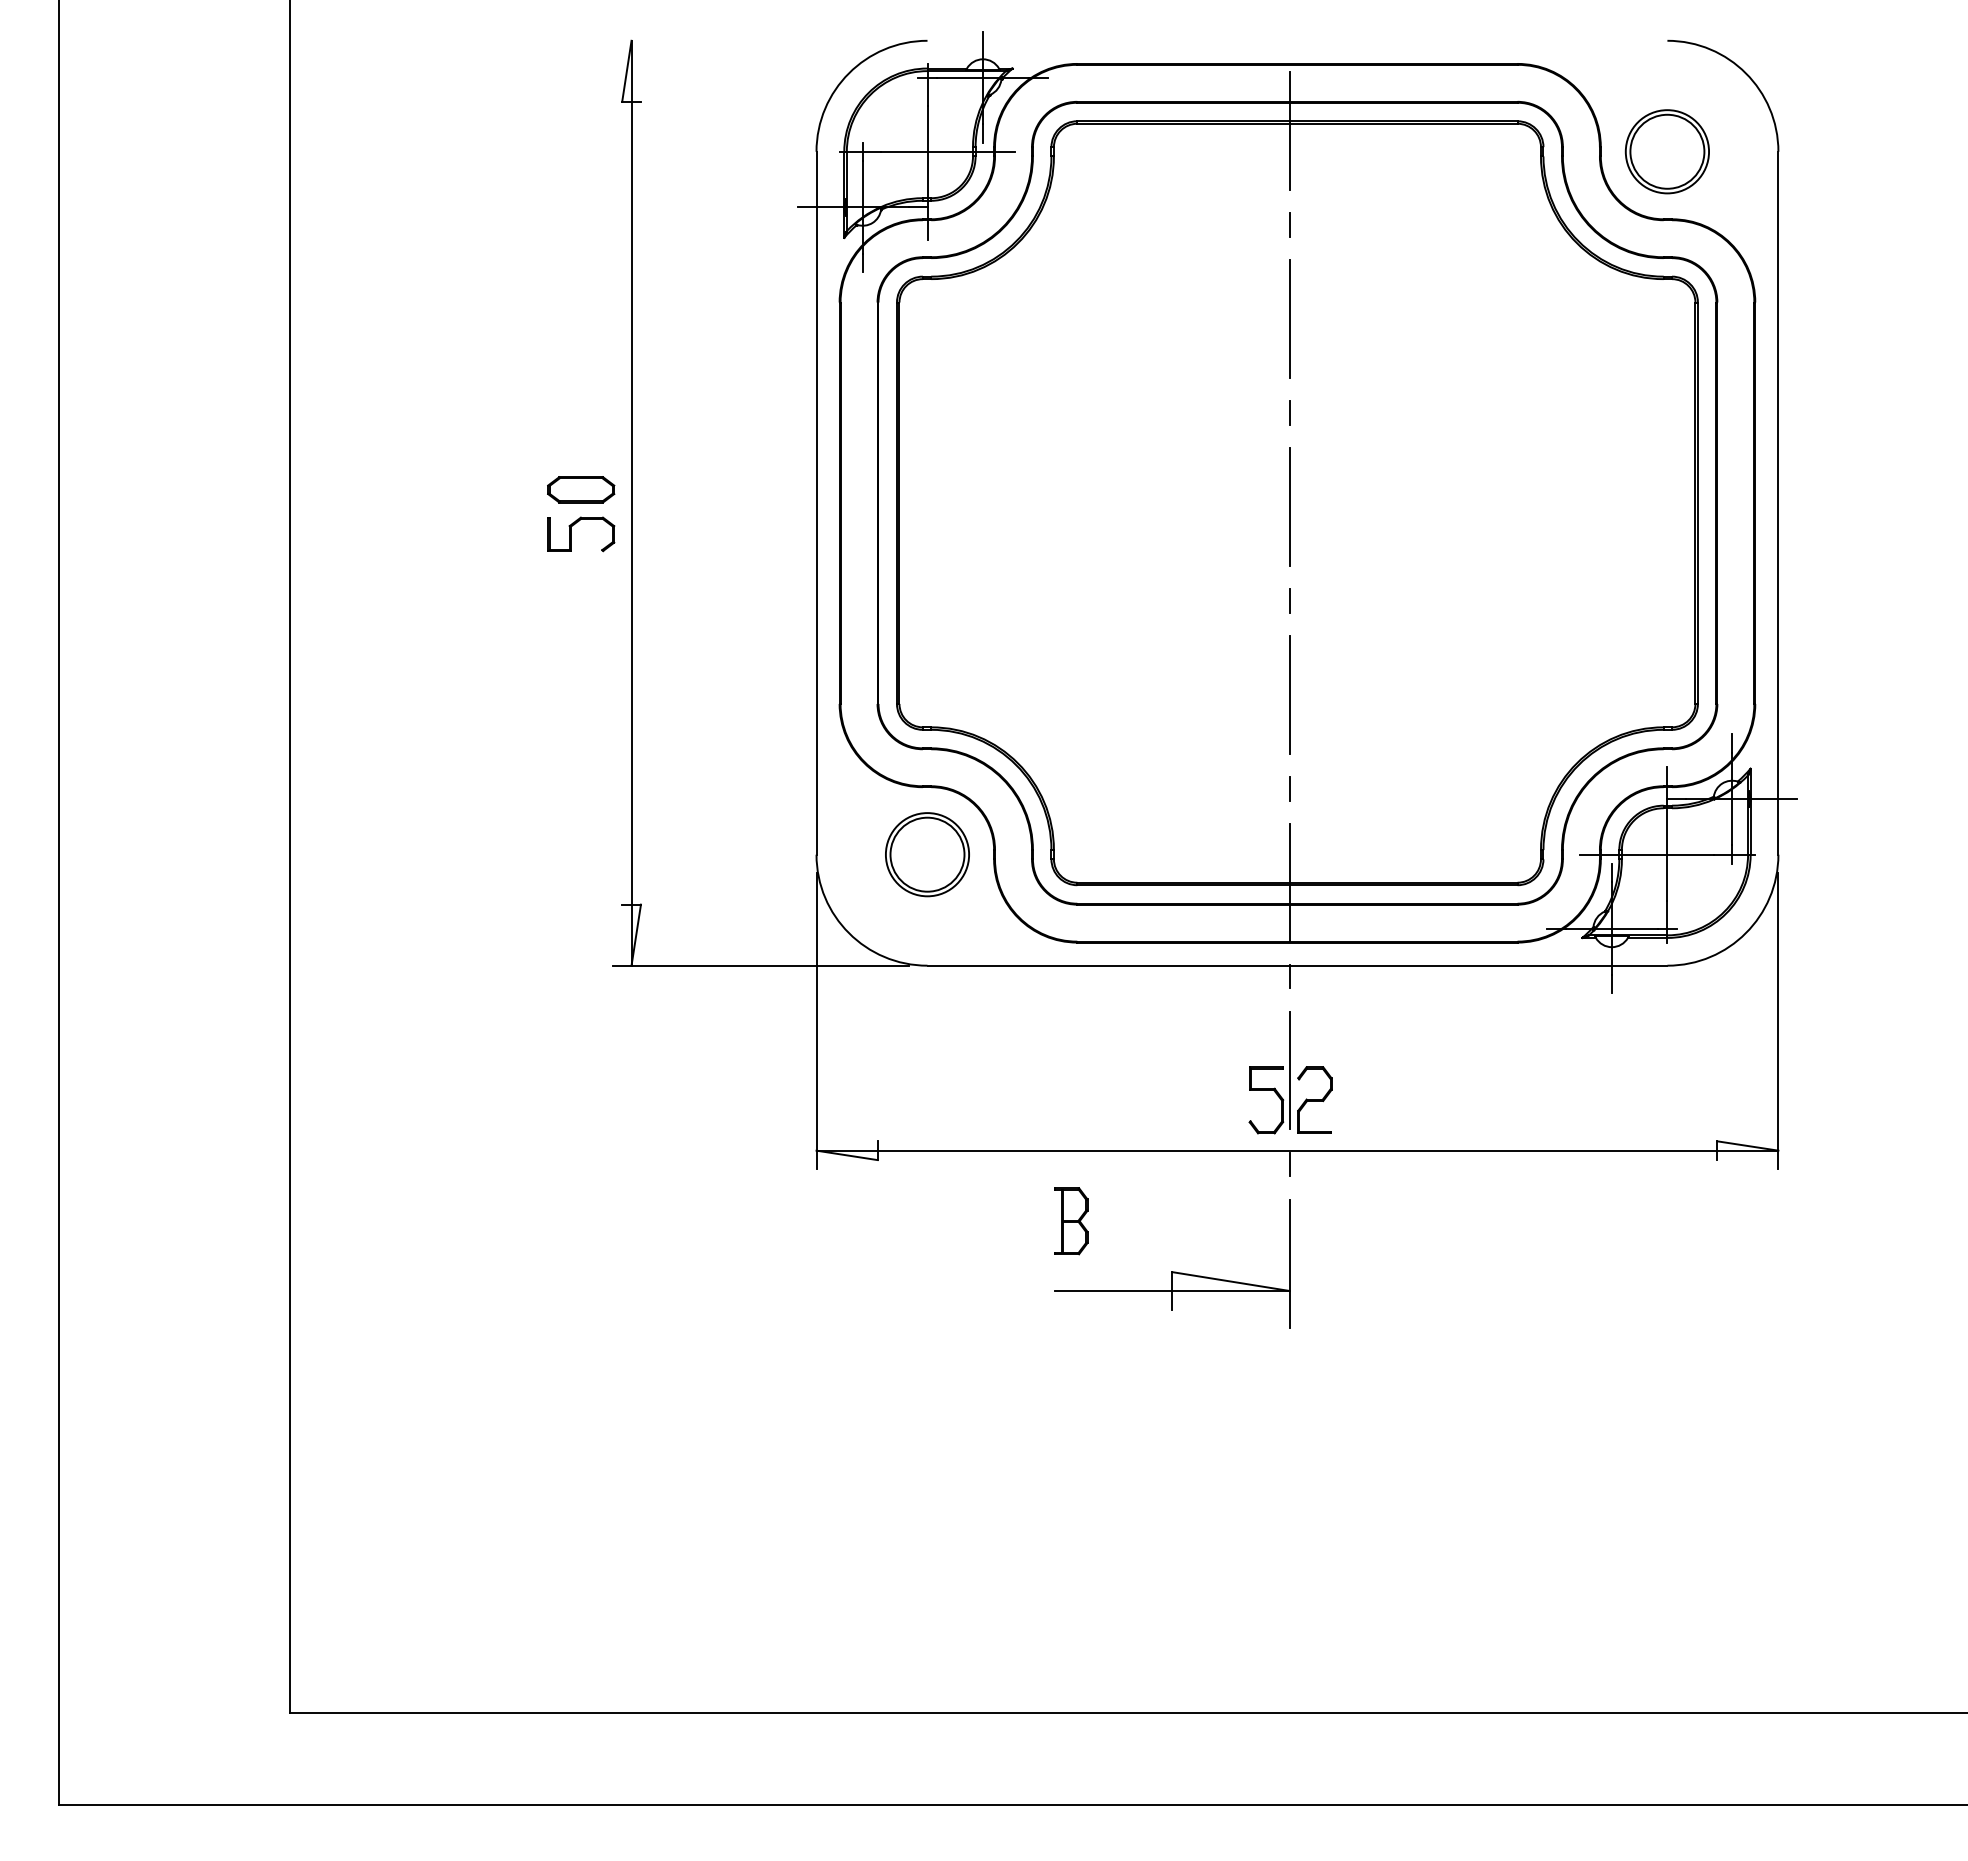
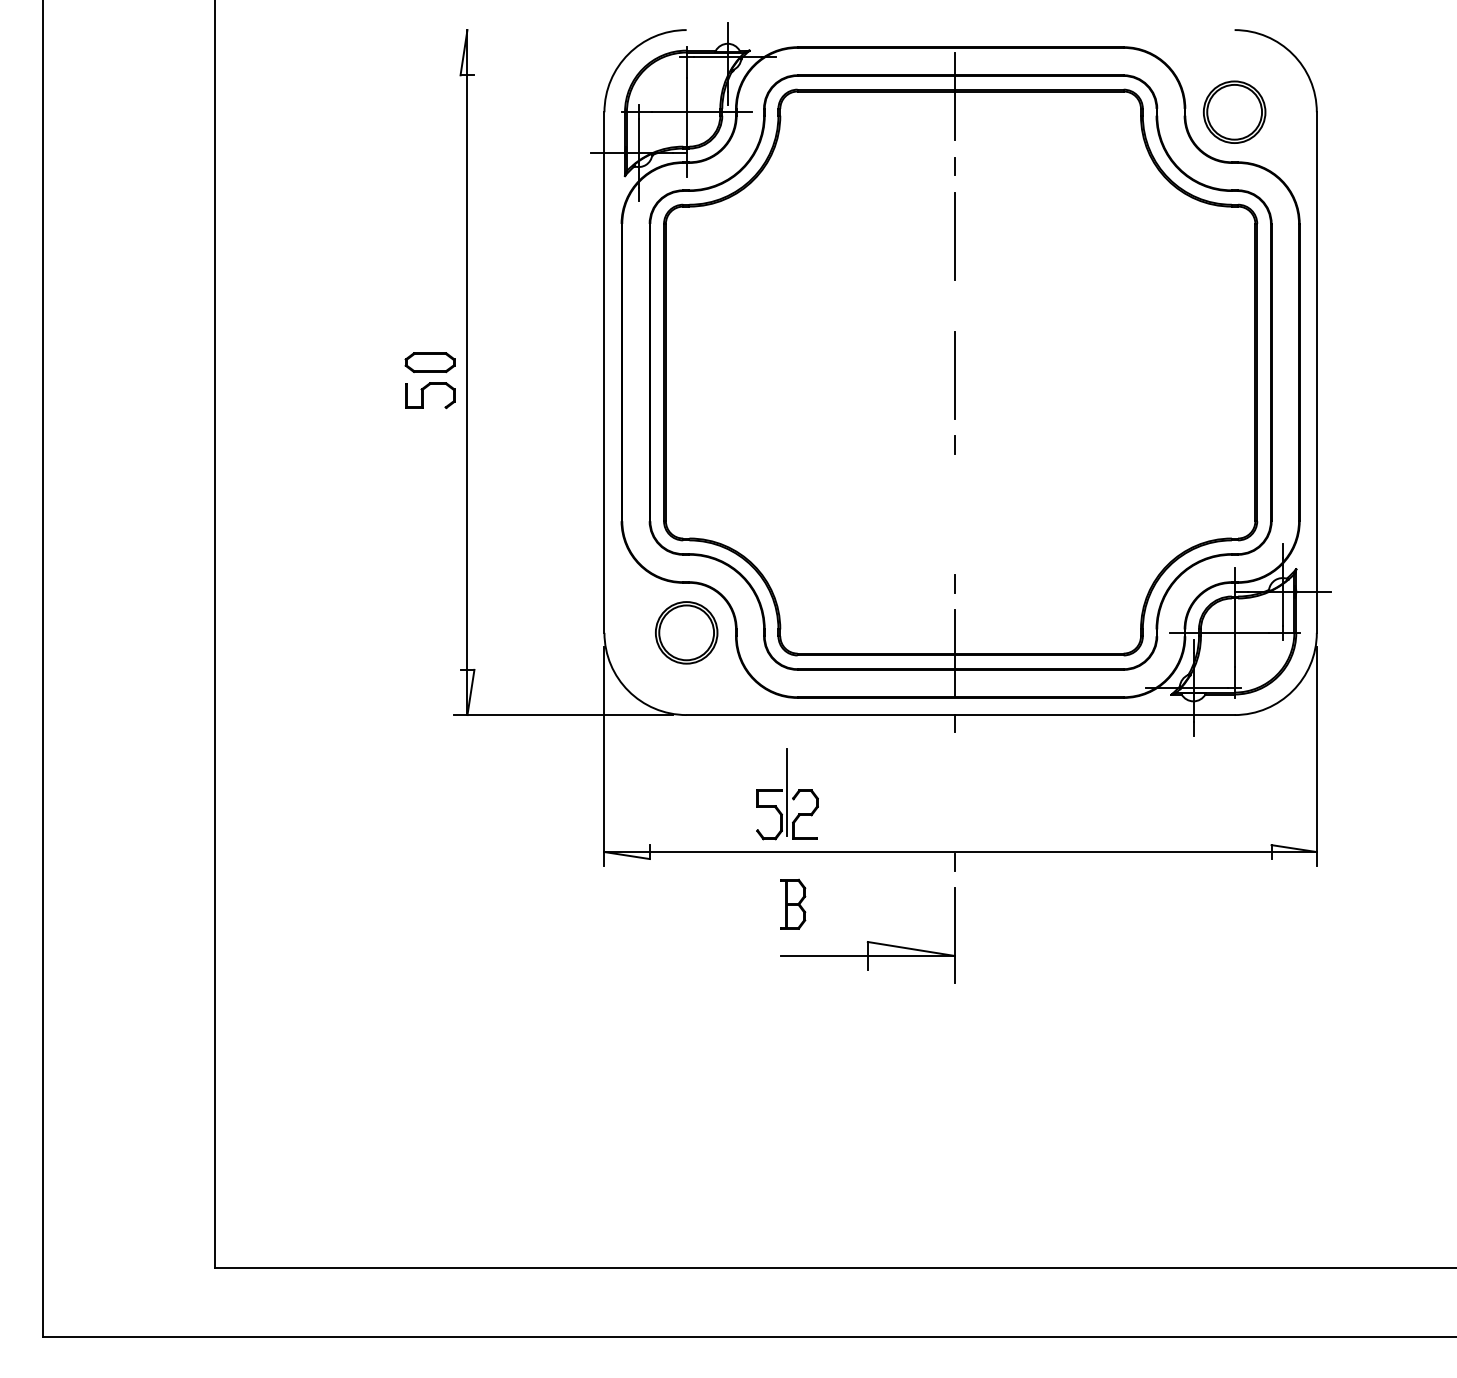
line: (1289, 412) -> (954, 305), removed
line: (1289, 694) -> (954, 514), removed
part: (1290, 1072) -> (787, 794), moved

